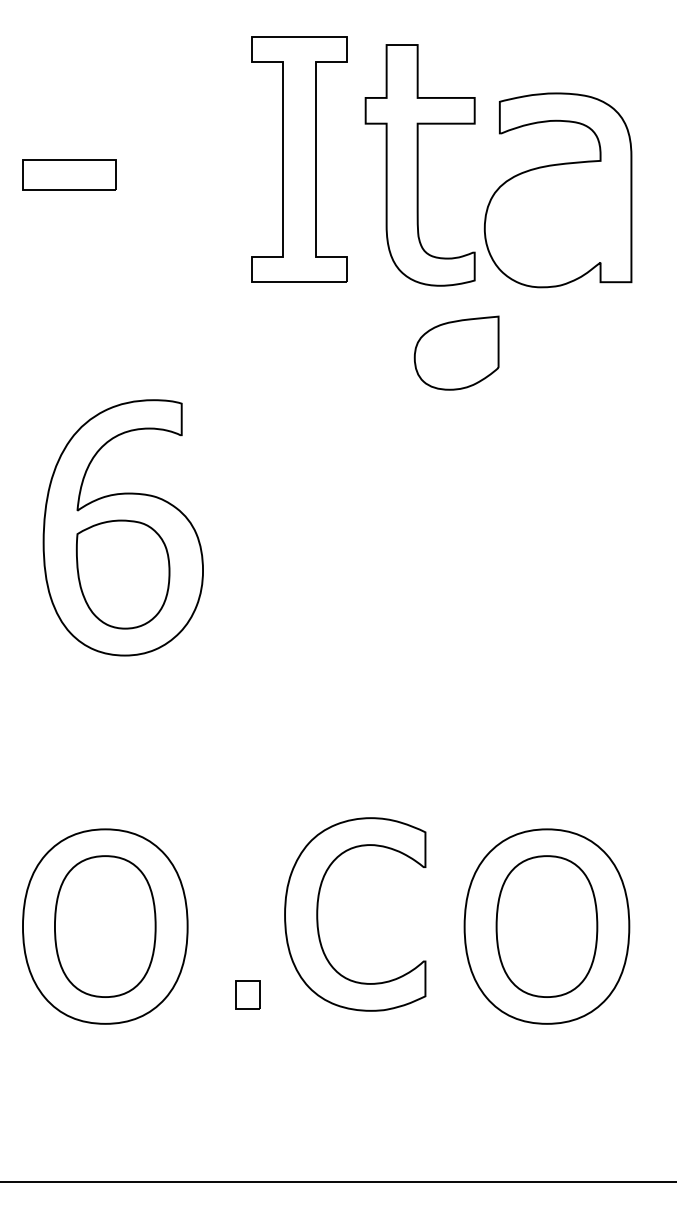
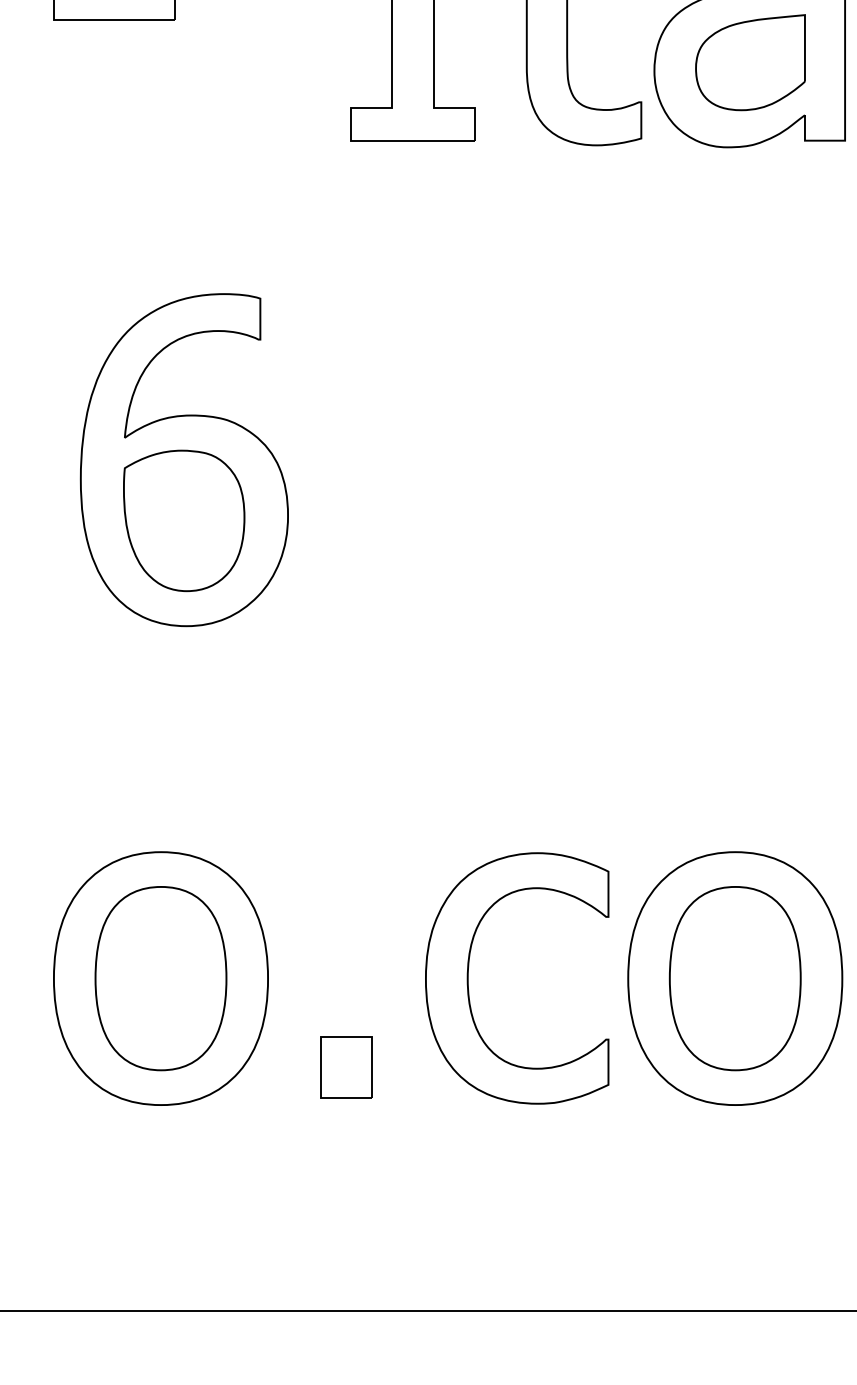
part: (456, 352) -> (750, 61), moved
part: (318, 914) -> (469, 978), moved
part: (247, 995) -> (345, 1068), size x1.67

